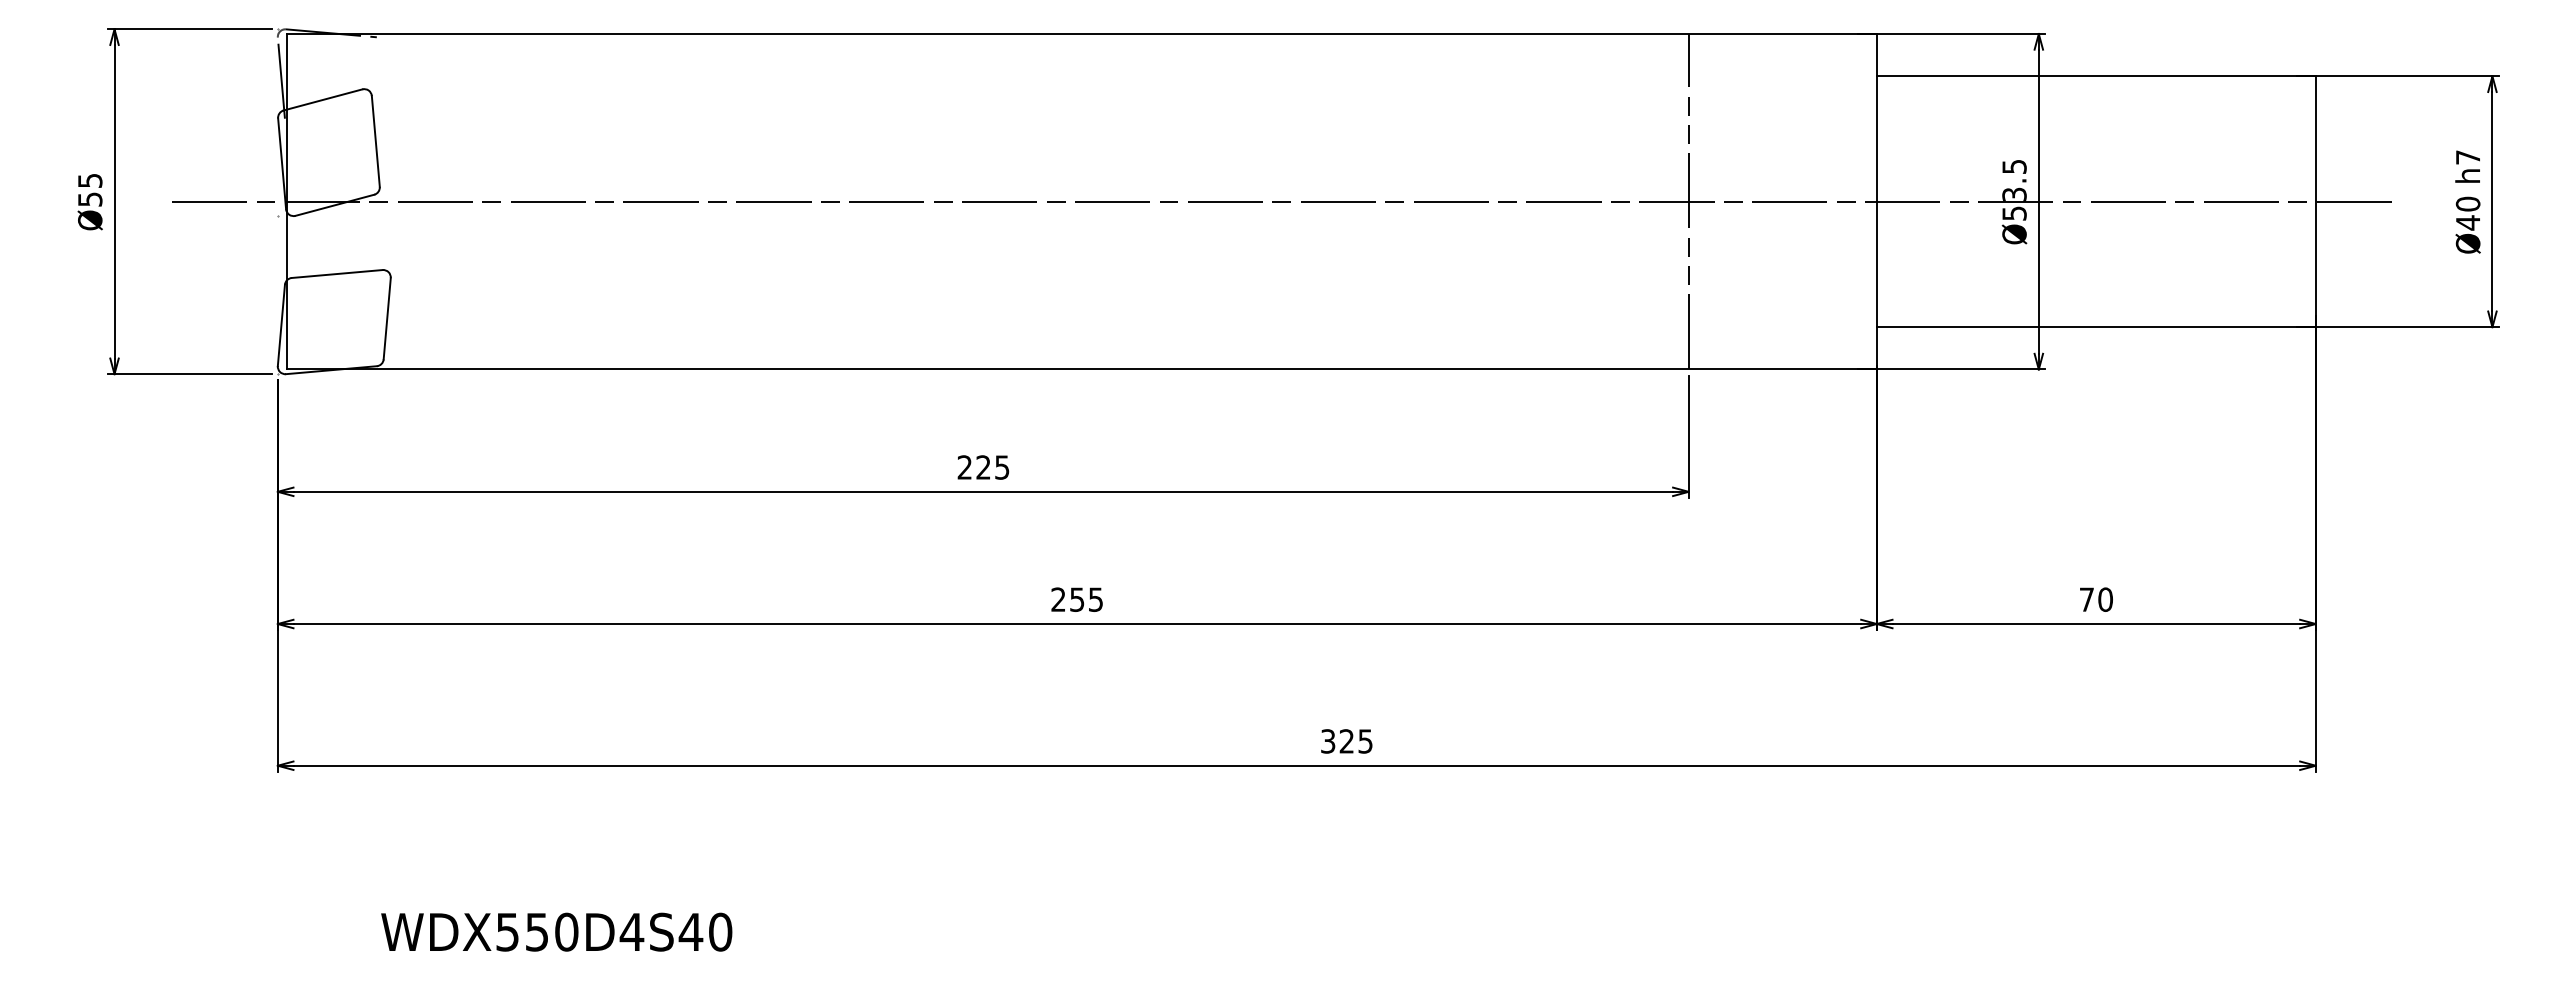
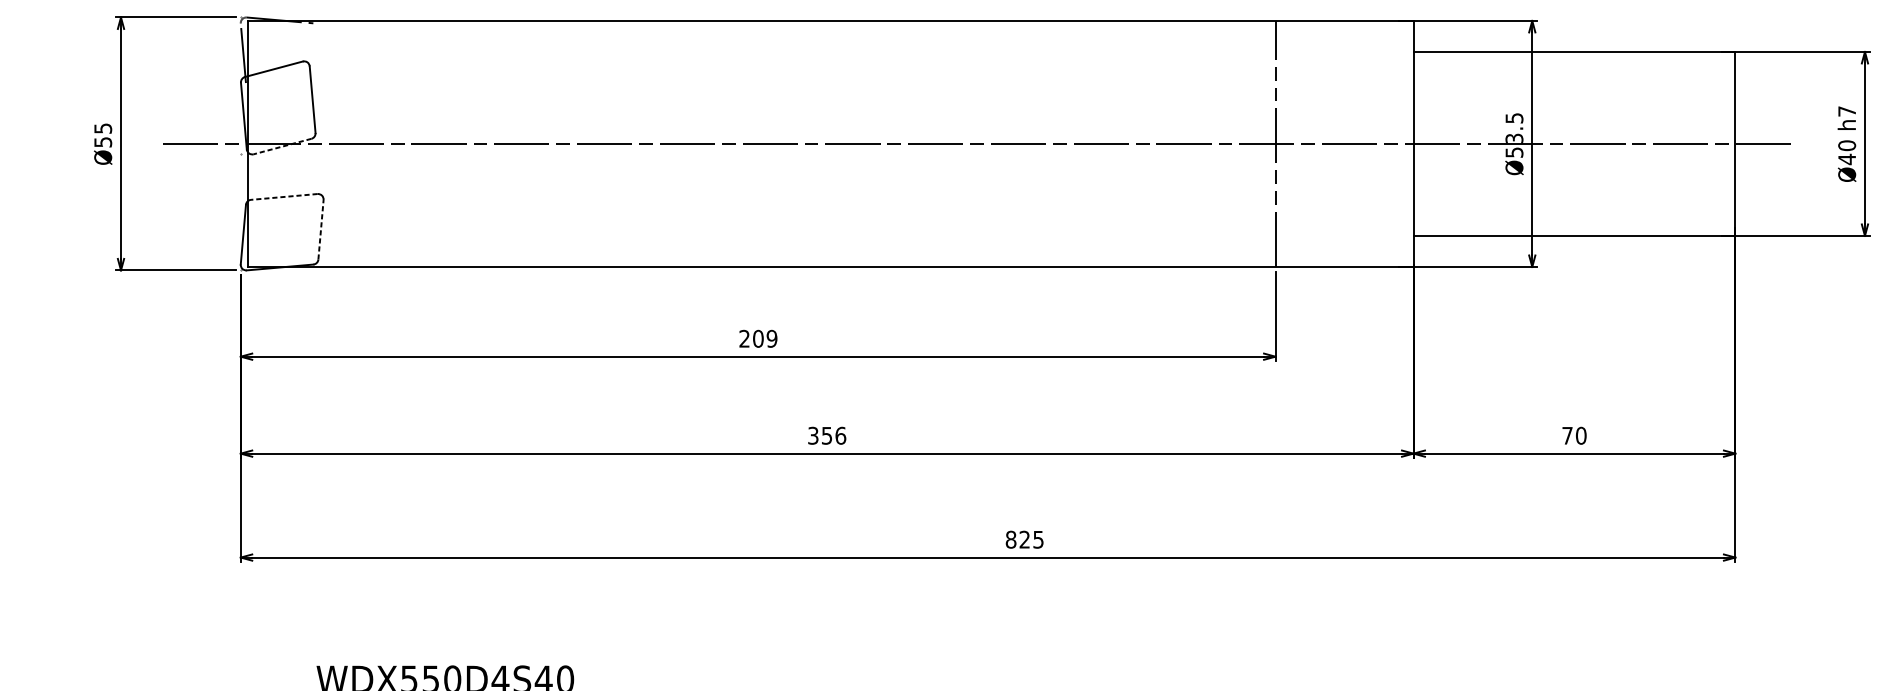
line: (334, 205) -> (282, 146), solid -> dashed
line: (337, 274) -> (284, 197), solid -> dashed
line: (387, 318) -> (321, 229), solid -> dashed
text: (992, 467) -> (764, 338), 225 -> 209
text: (1077, 599) -> (827, 435), 255 -> 356
text: (1328, 741) -> (1011, 539), 325 -> 825

